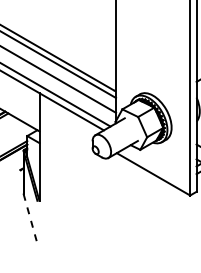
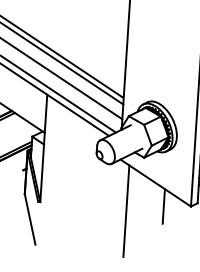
line: (163, 196) -> (164, 205), added
line: (126, 204) -> (126, 211), added
line: (30, 218) -> (30, 219), dashed -> solid

